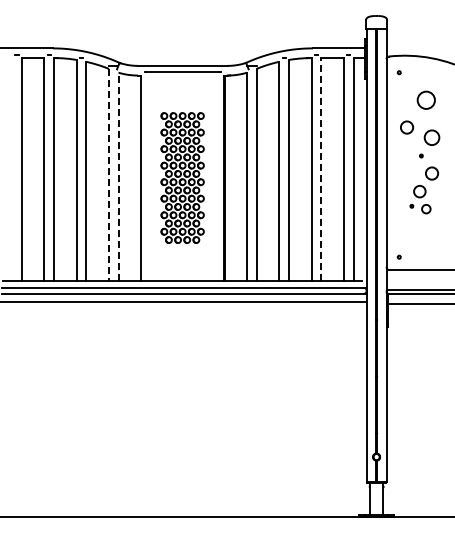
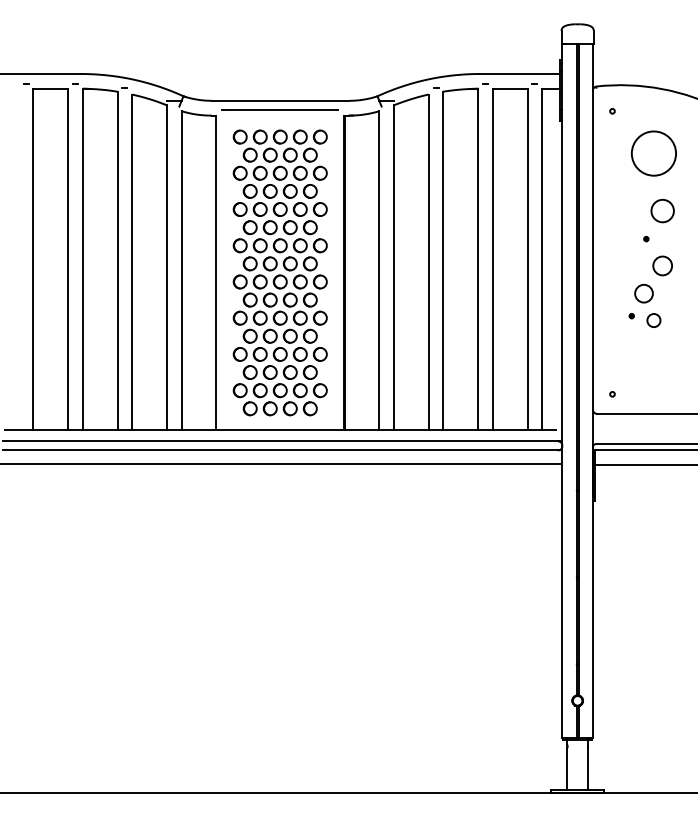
circle: (425, 99) -> (652, 152), size x1.67
circle: (406, 127) -> (623, 195), removed
line: (321, 168) -> (493, 258), dashed -> solid
line: (109, 174) -> (168, 267), dashed -> solid
line: (118, 176) -> (181, 270), dashed -> solid
part: (182, 177) -> (279, 272), size x1.43

